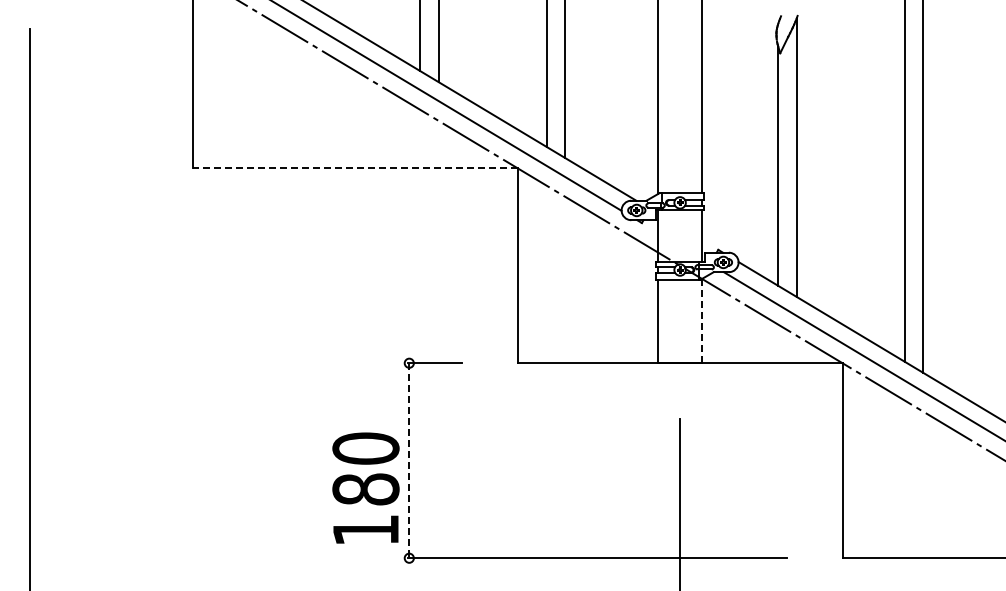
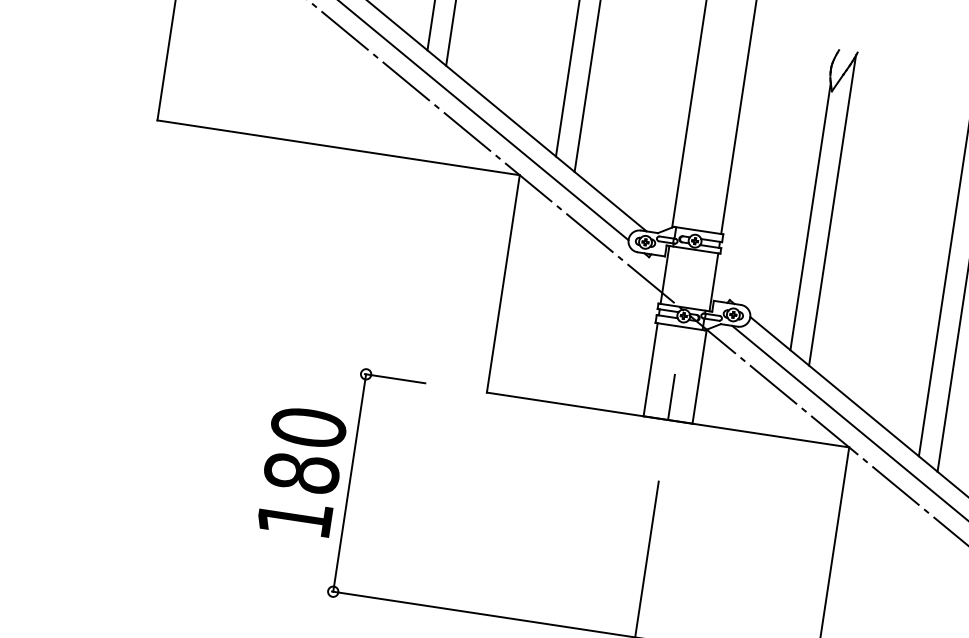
line: (354, 168) -> (337, 147), dashed -> solid
line: (702, 320) -> (700, 376), dashed -> solid
line: (680, 342) -> (671, 396), added
line: (409, 461) -> (349, 483), dashed -> solid
text: (365, 487) -> (301, 470), moved

